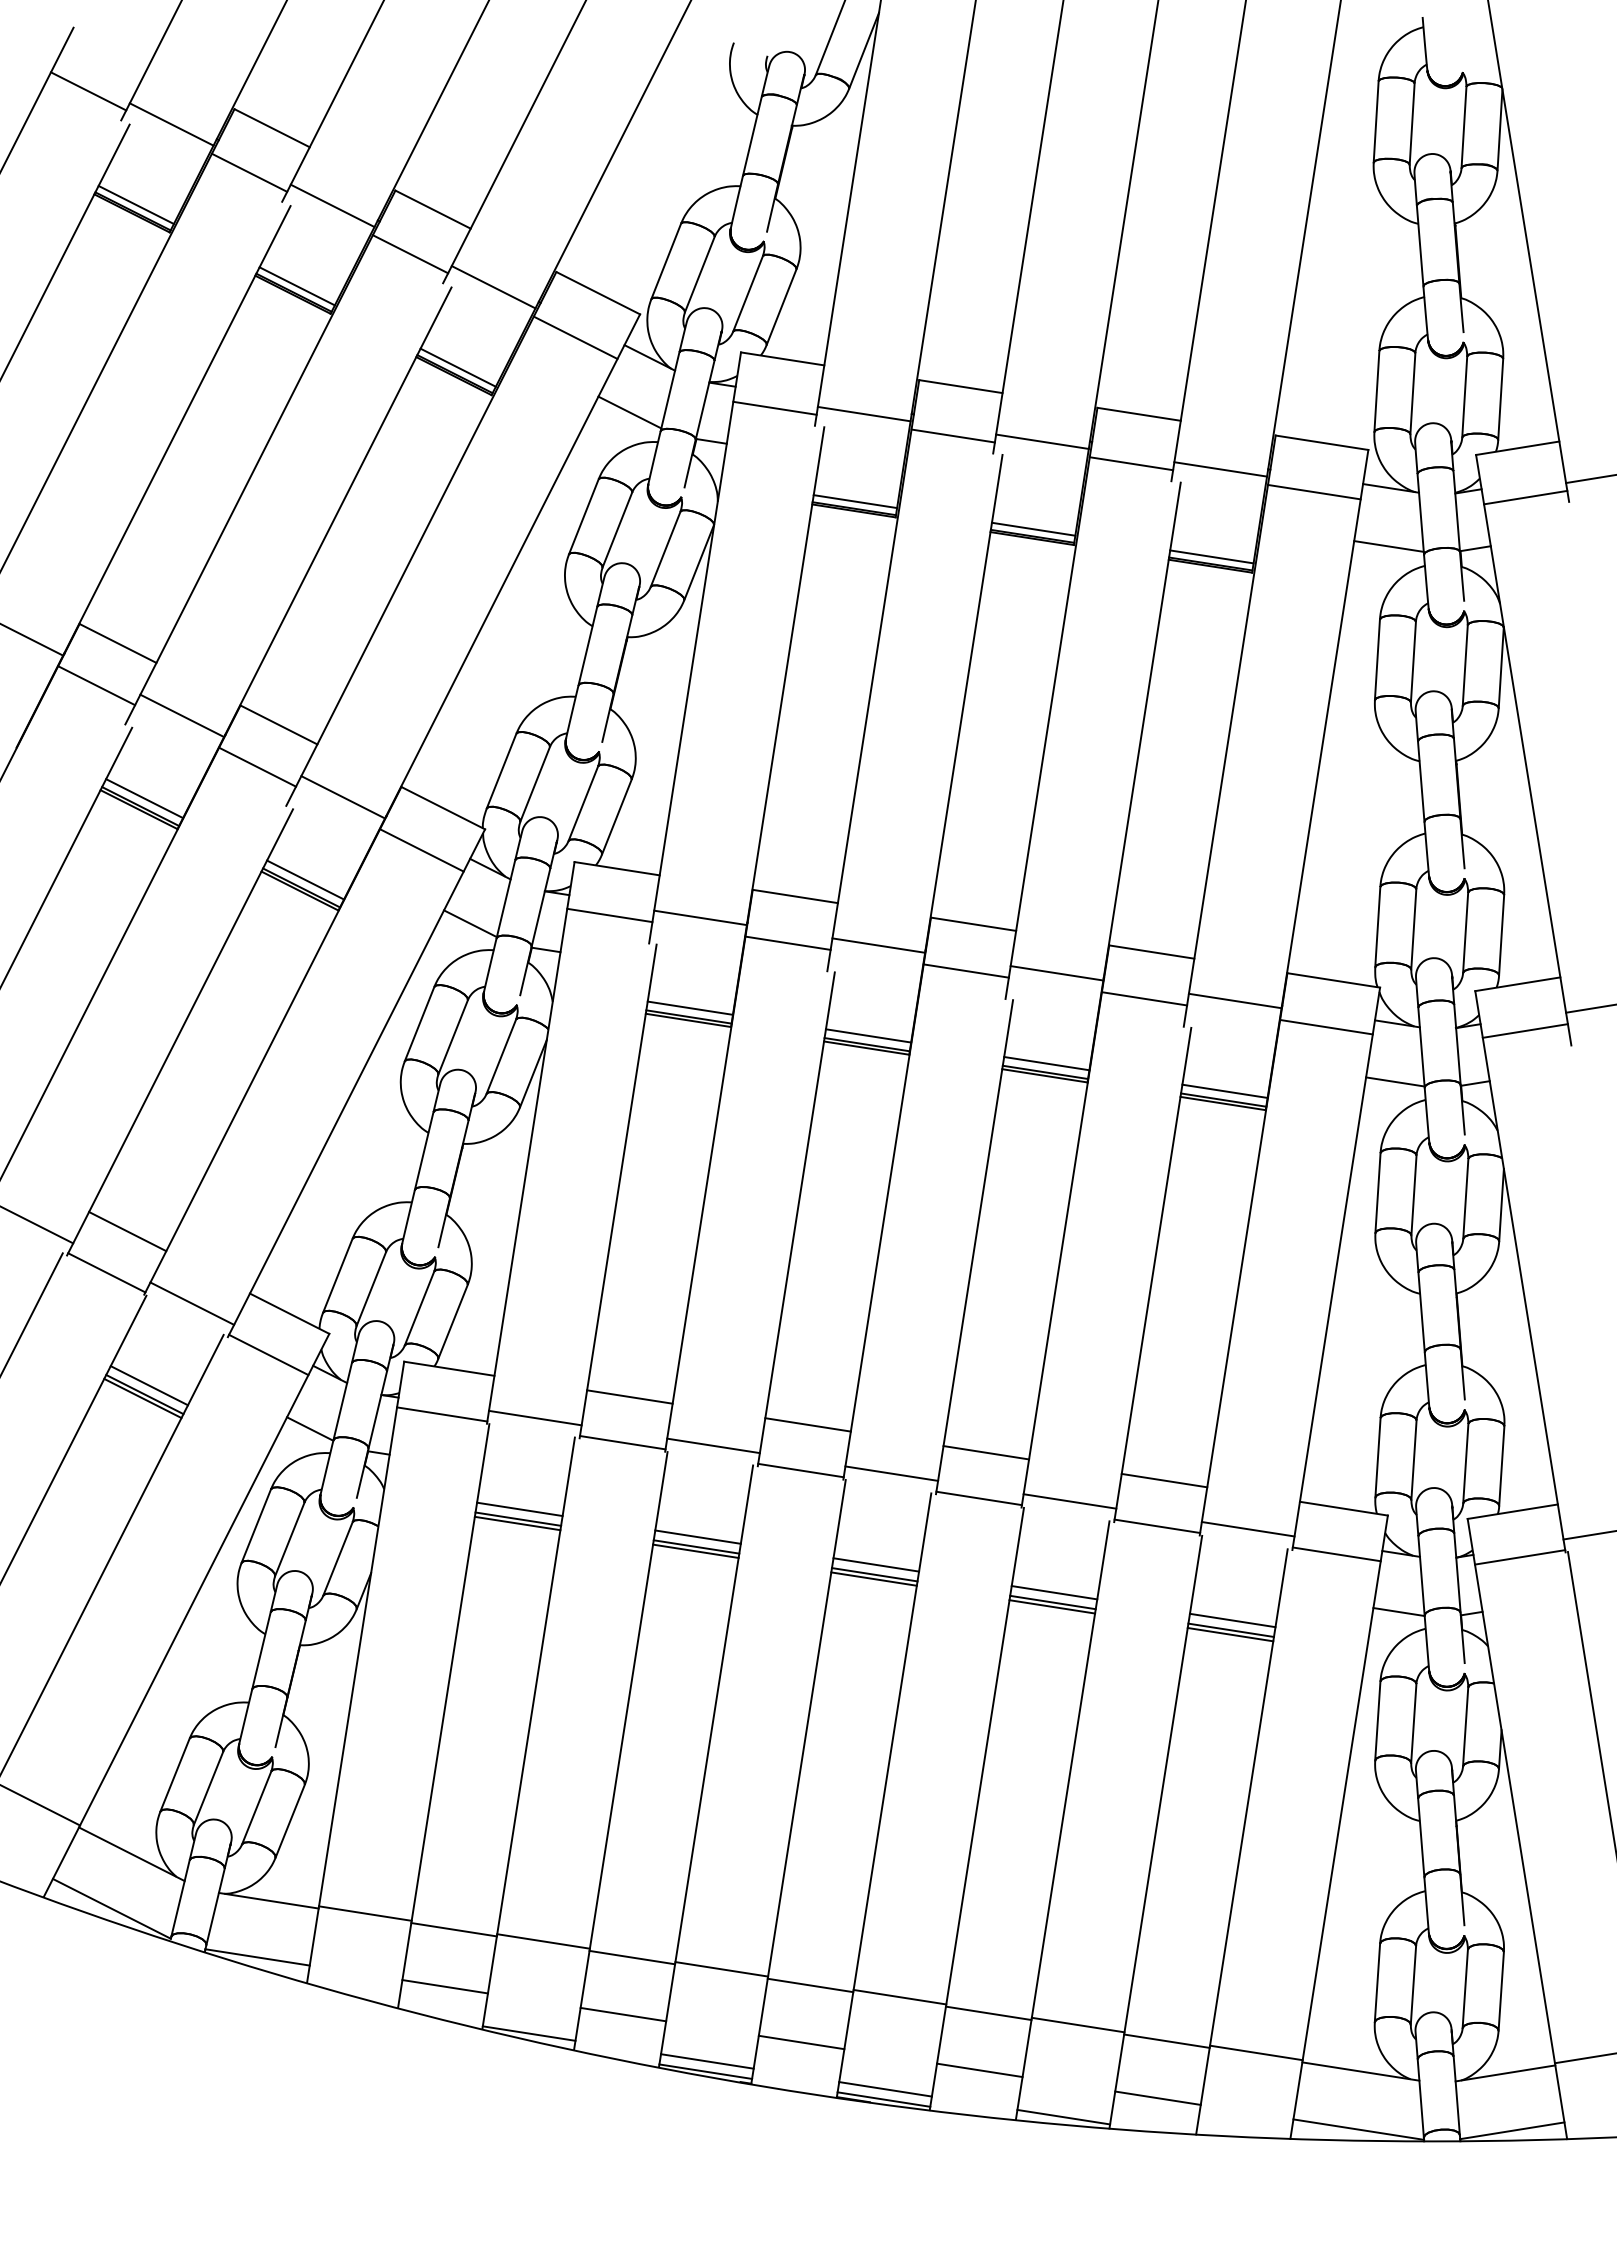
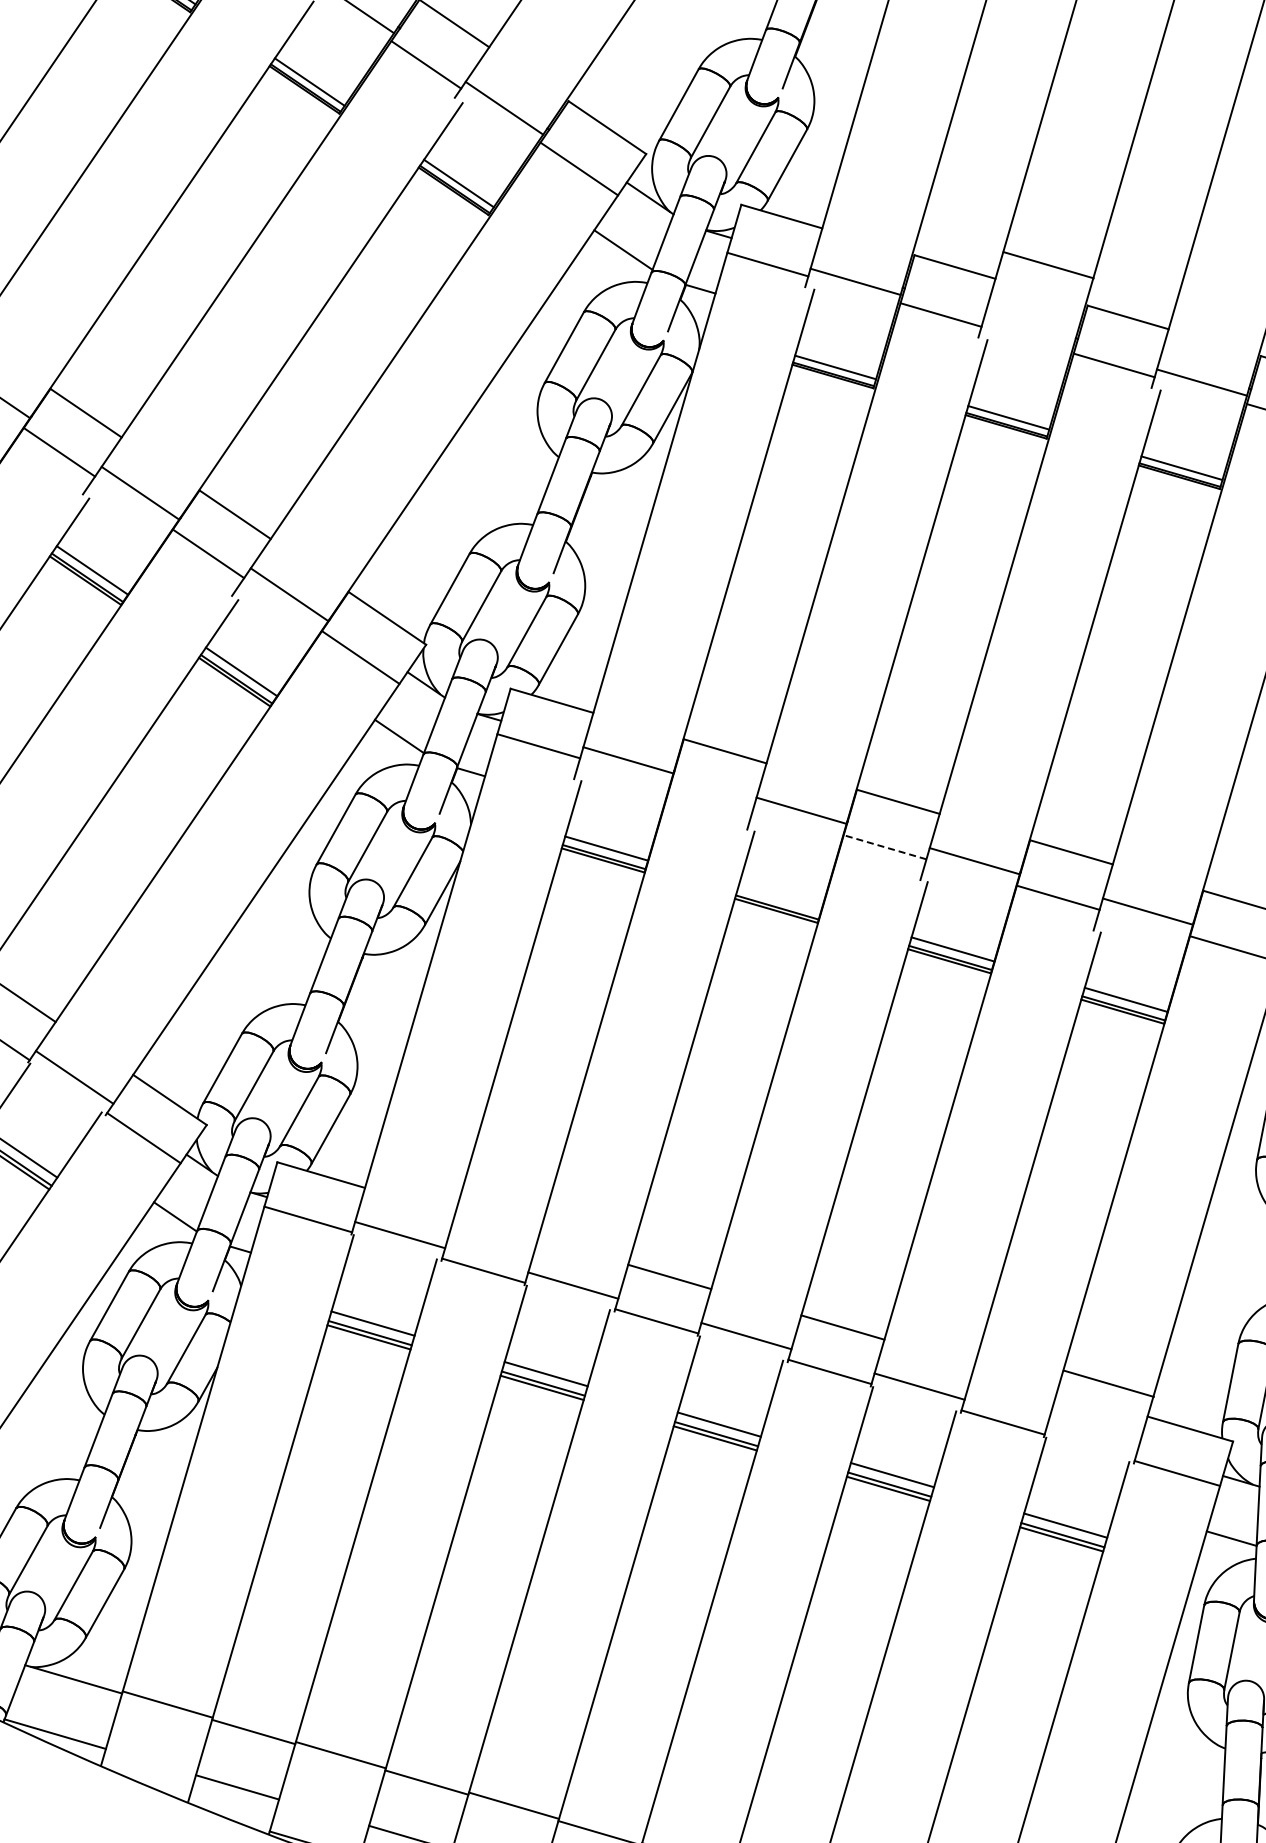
line: (1042, 441) -> (1048, 264), moved
line: (787, 942) -> (711, 795), removed
line: (965, 970) -> (884, 846), solid -> dashed
line: (868, 1035) -> (779, 898), removed
line: (629, 1396) -> (496, 1225), removed
line: (1164, 1480) -> (1016, 1378), removed
line: (1247, 1529) -> (1108, 1383), moved

